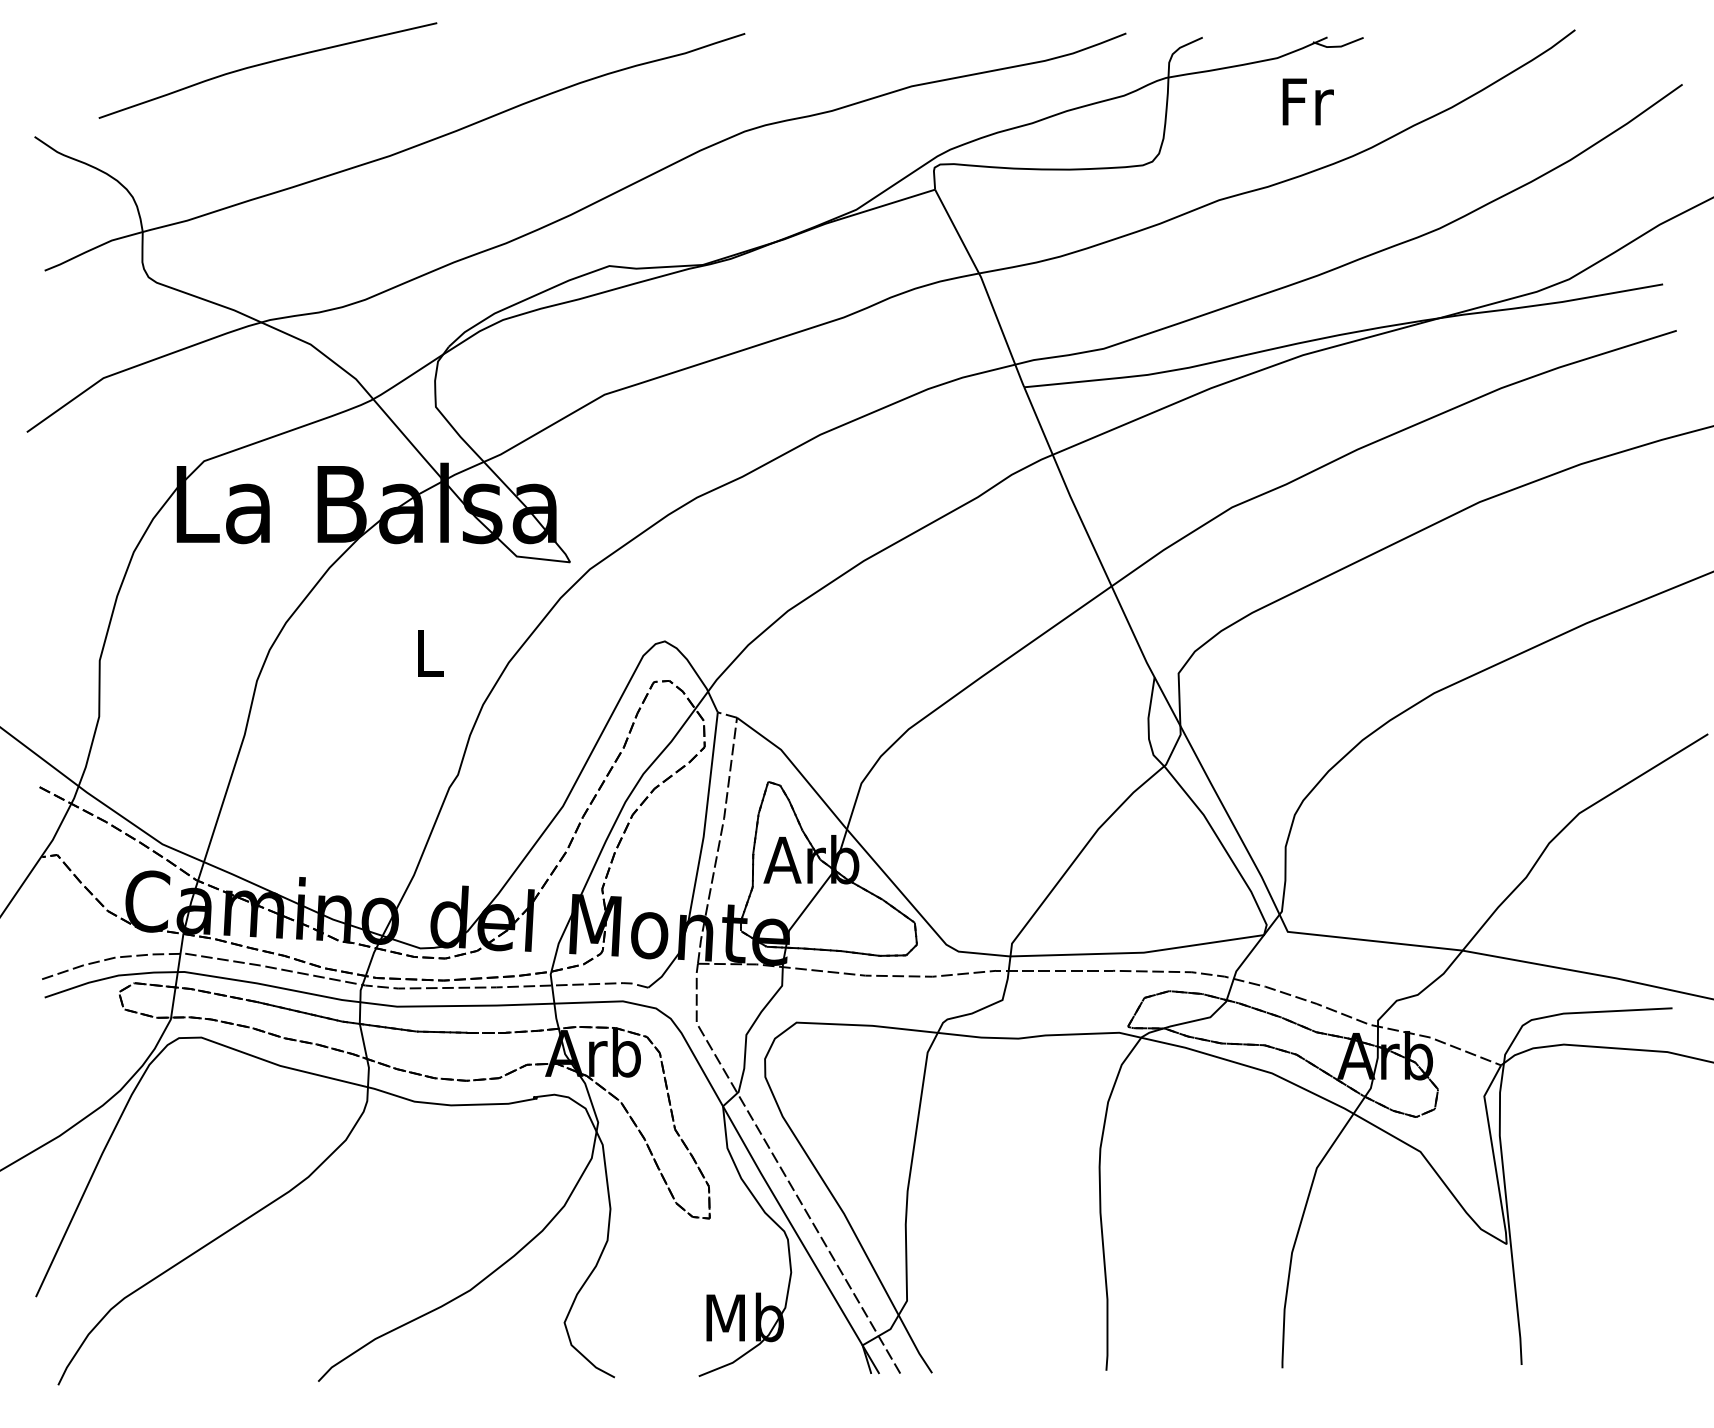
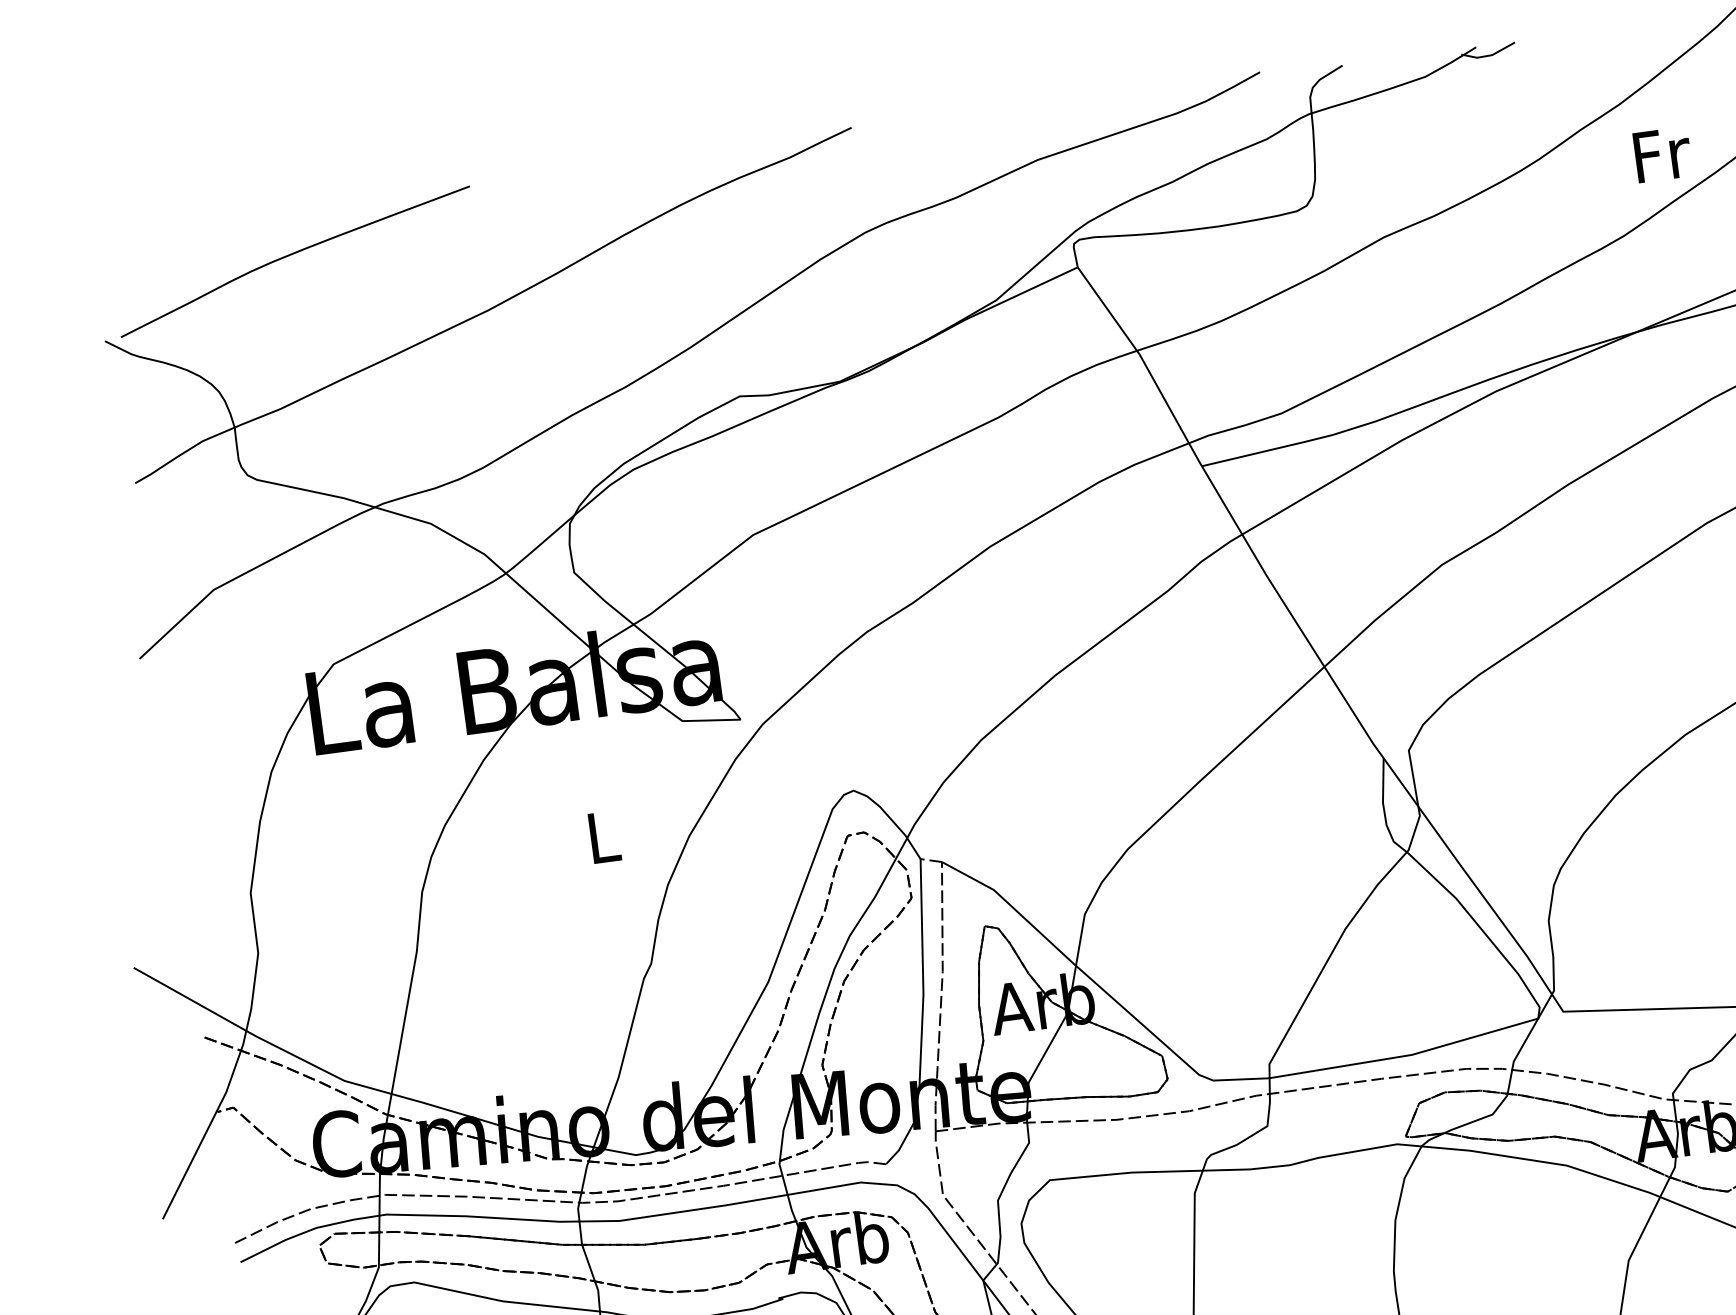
curve: (265, 64) -> (291, 255), moved
text: (1307, 101) -> (1662, 154), moved

